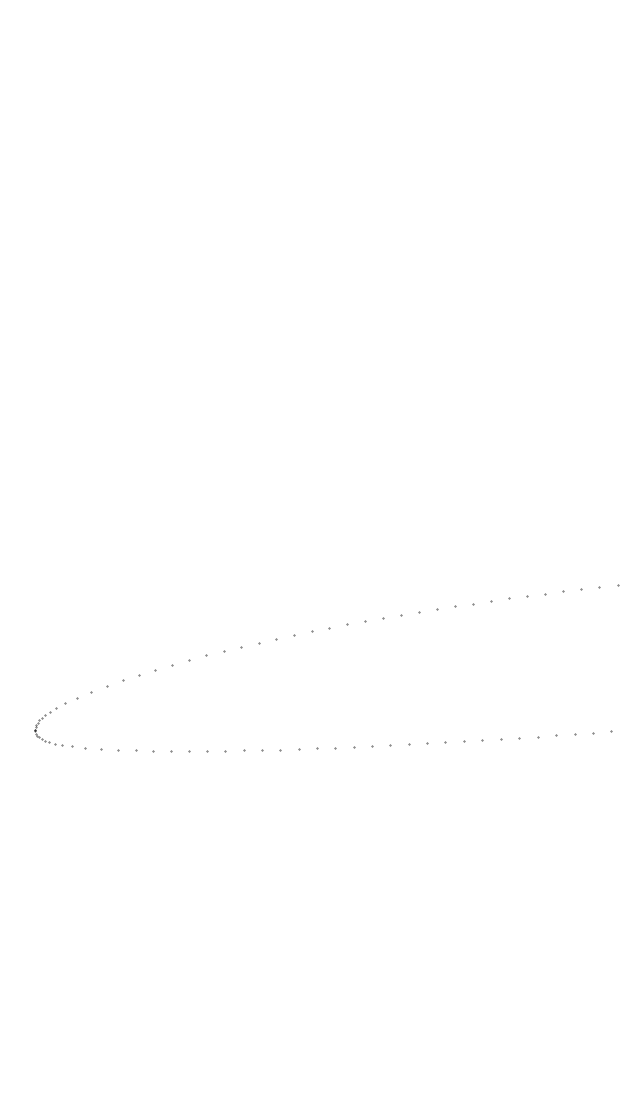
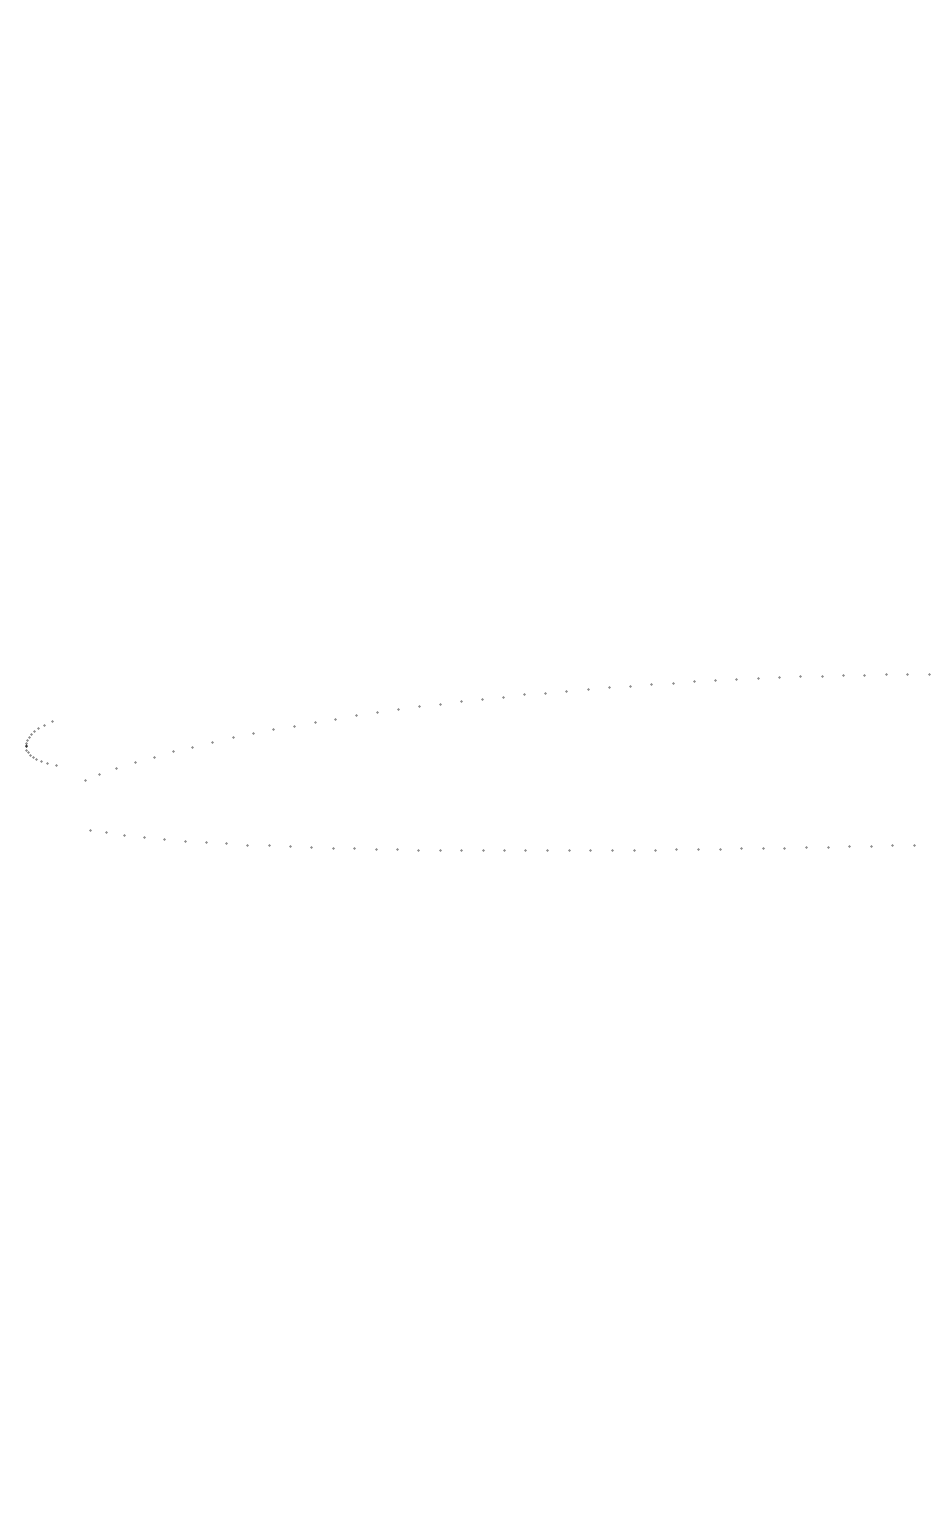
part: (39, 722) -> (30, 737), moved

